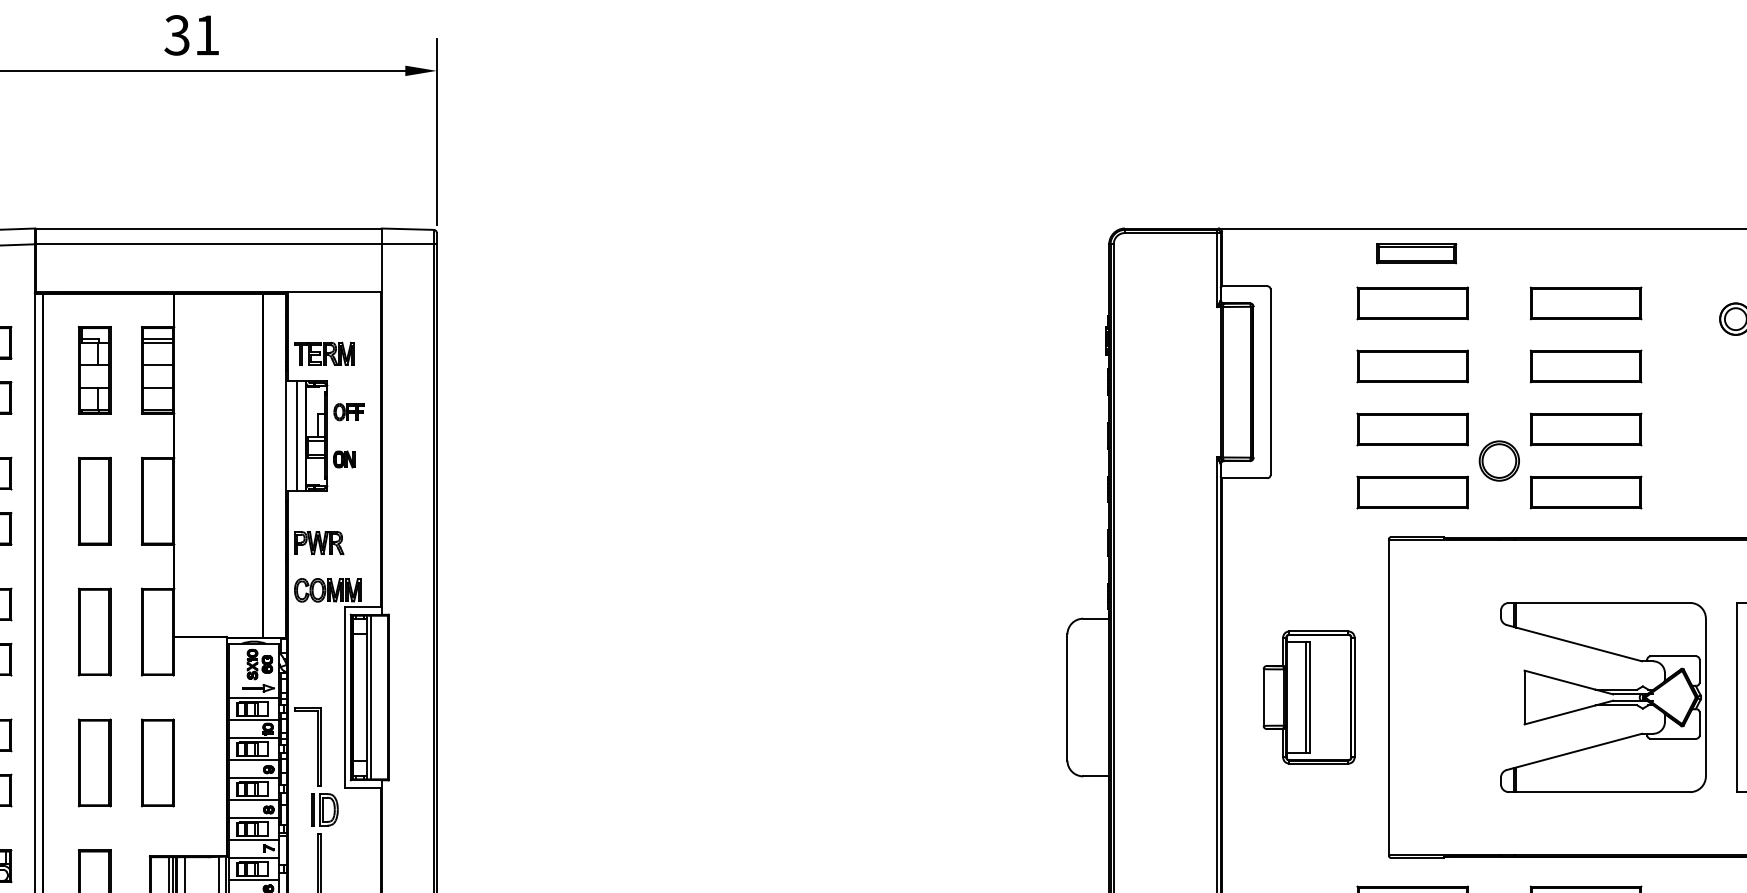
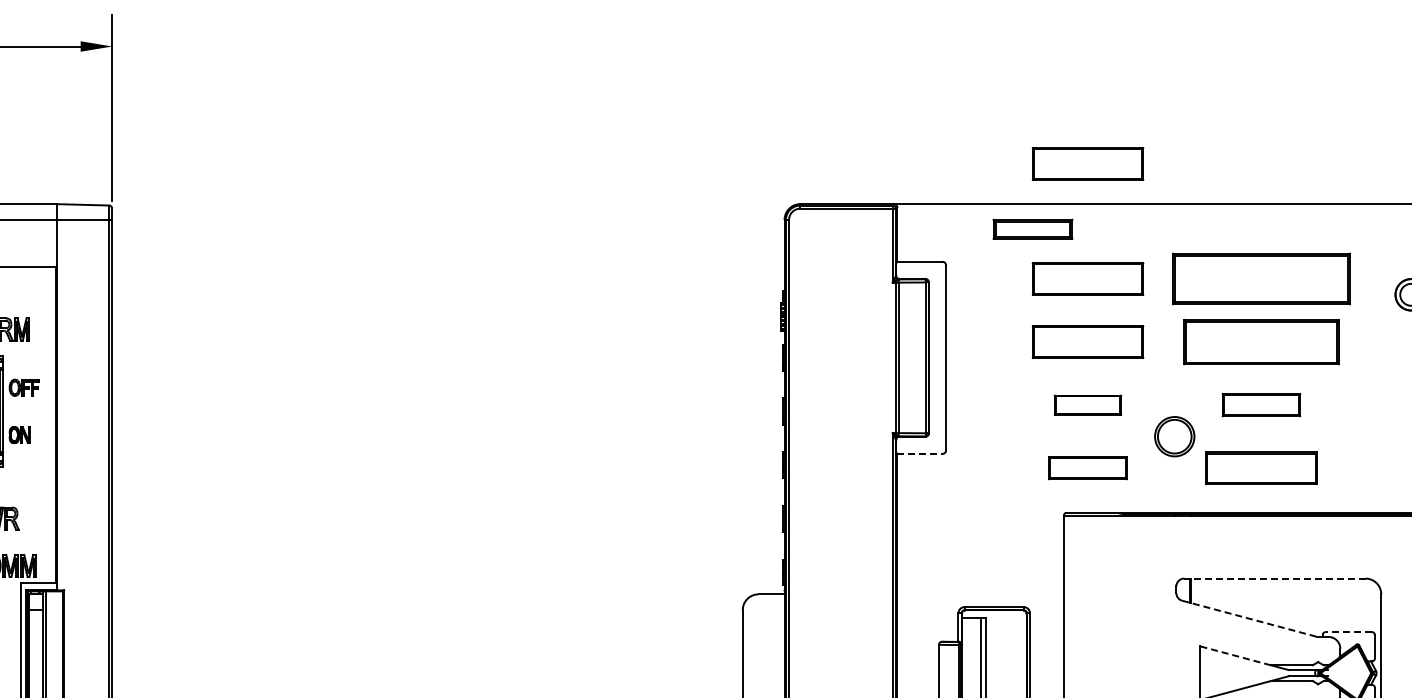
part: (1412, 188) -> (1087, 164), added
part: (1416, 253) -> (1032, 229), moved
part: (1585, 303) -> (1260, 279), size x1.6
part: (1585, 366) -> (1260, 342), size x1.4
part: (1412, 429) -> (1087, 405), size x0.6
part: (1585, 429) -> (1260, 405), size x0.7
line: (1244, 478) -> (919, 454), solid -> dashed
part: (1412, 492) -> (1087, 468), size x0.7
line: (1599, 602) -> (1274, 578), solid -> dashed
line: (1574, 643) -> (1249, 619), solid -> dashed
line: (1673, 656) -> (1348, 632), solid -> dashed
line: (1560, 680) -> (1235, 656), solid -> dashed

